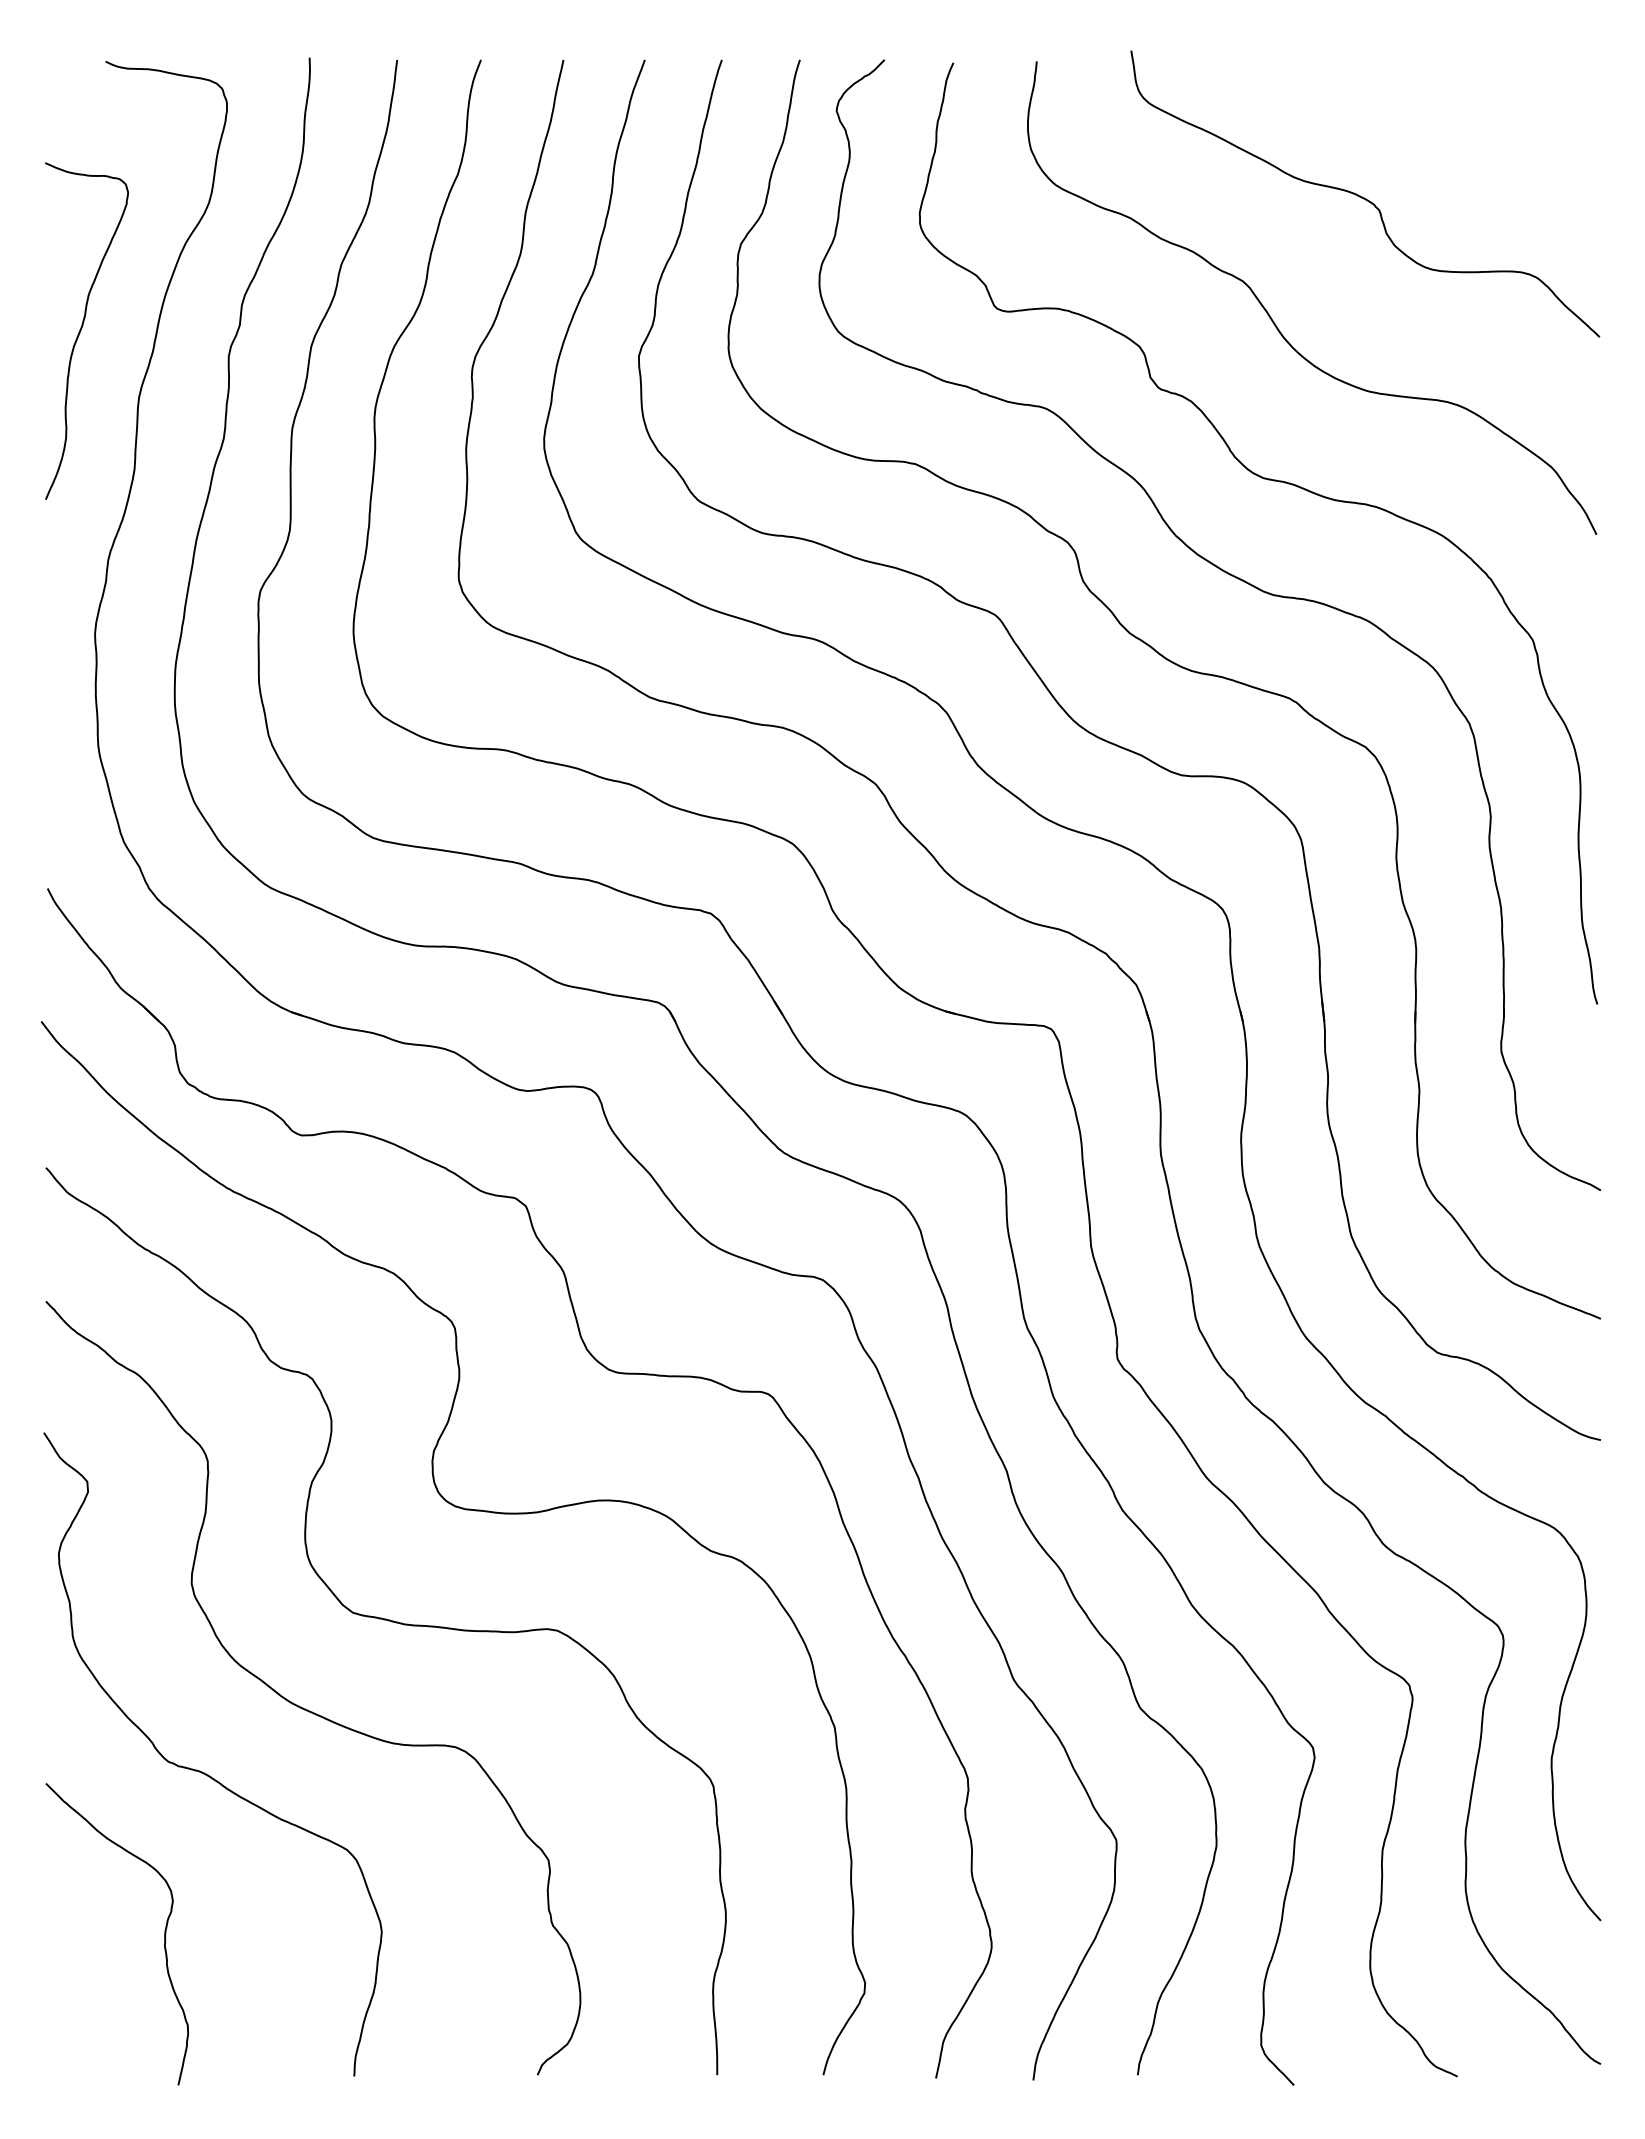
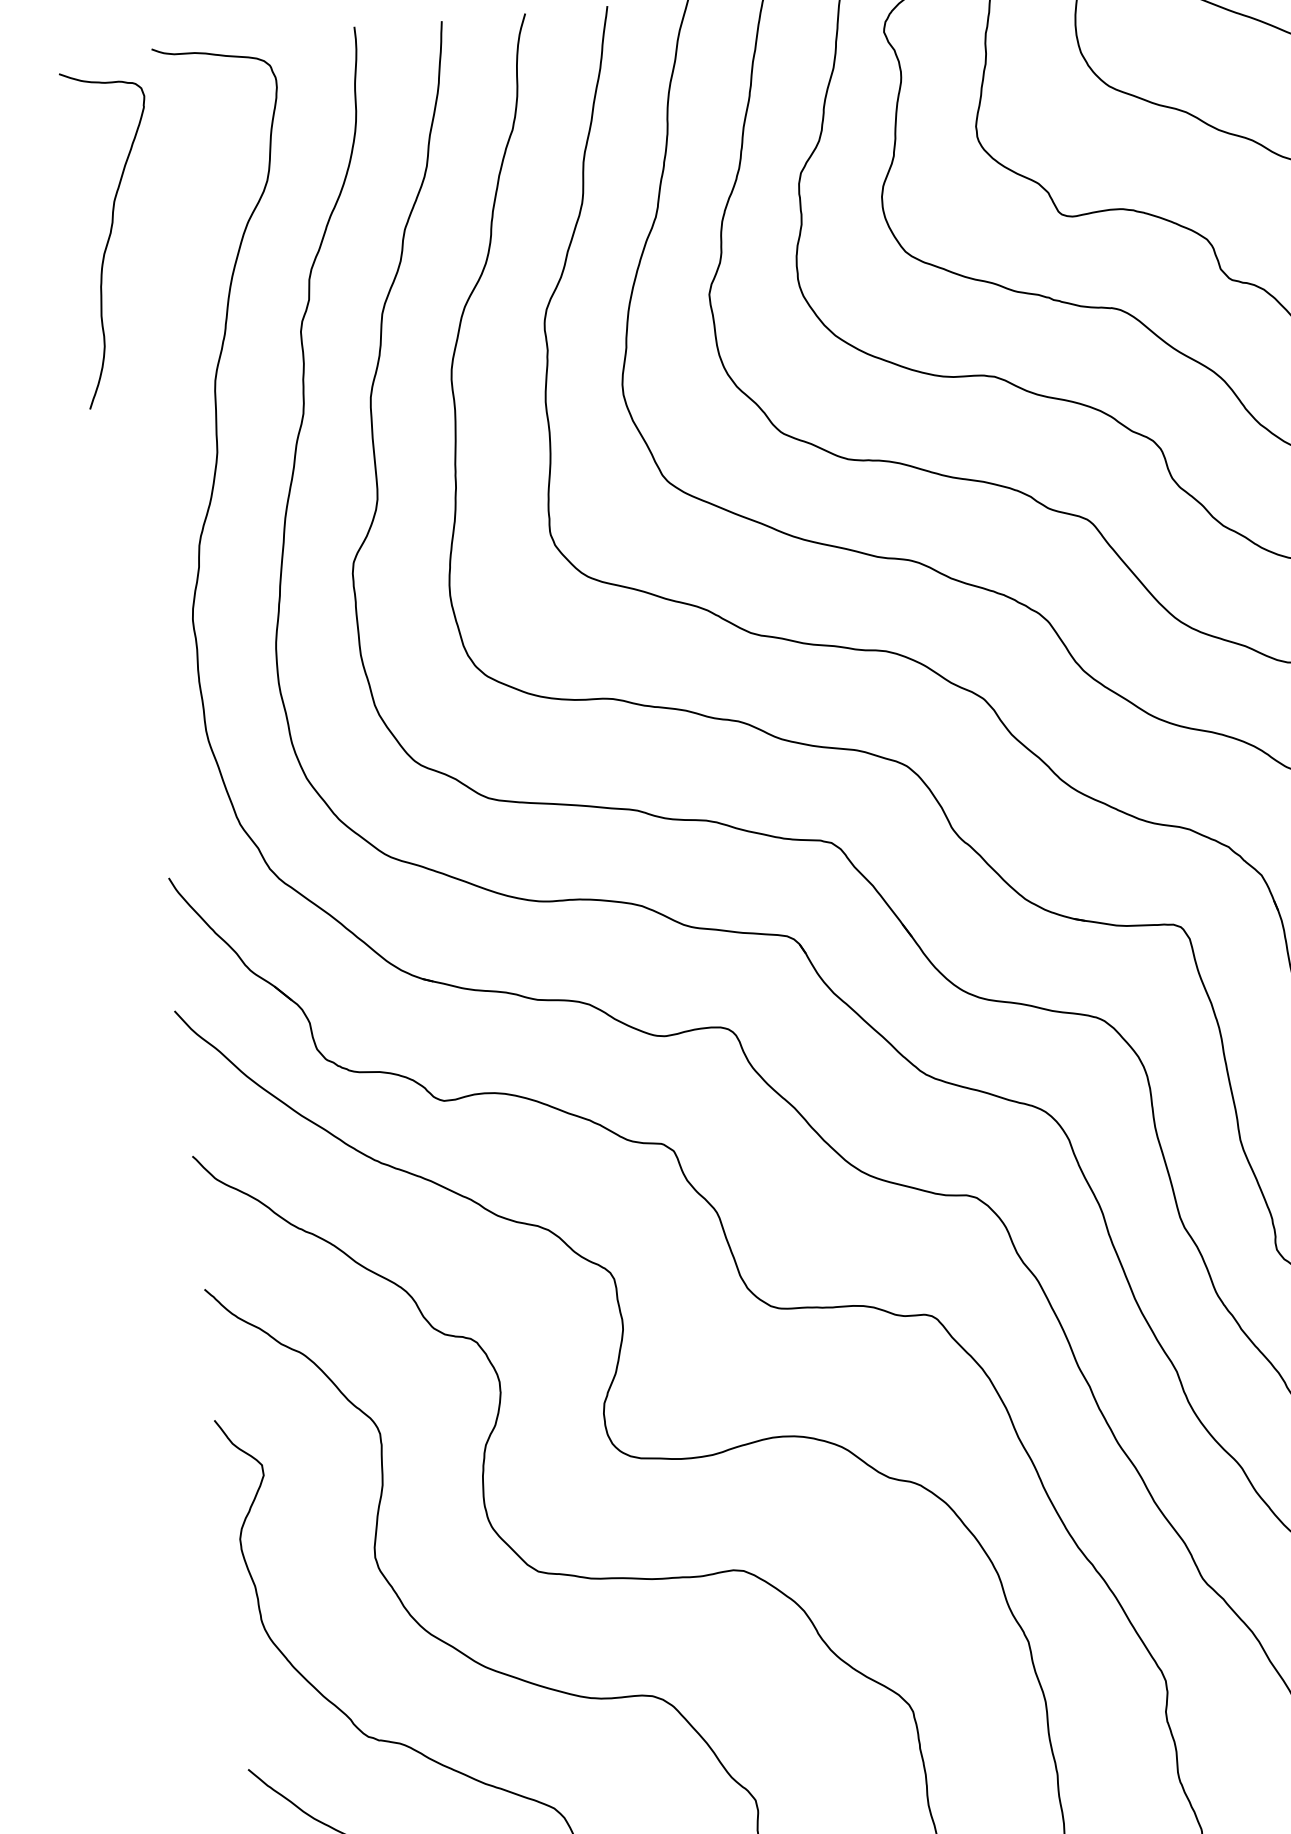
curve: (82, 328) -> (111, 235), moved

